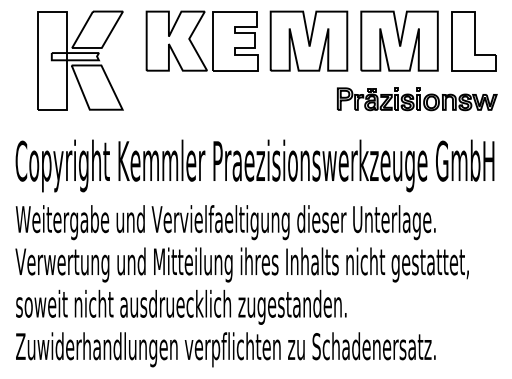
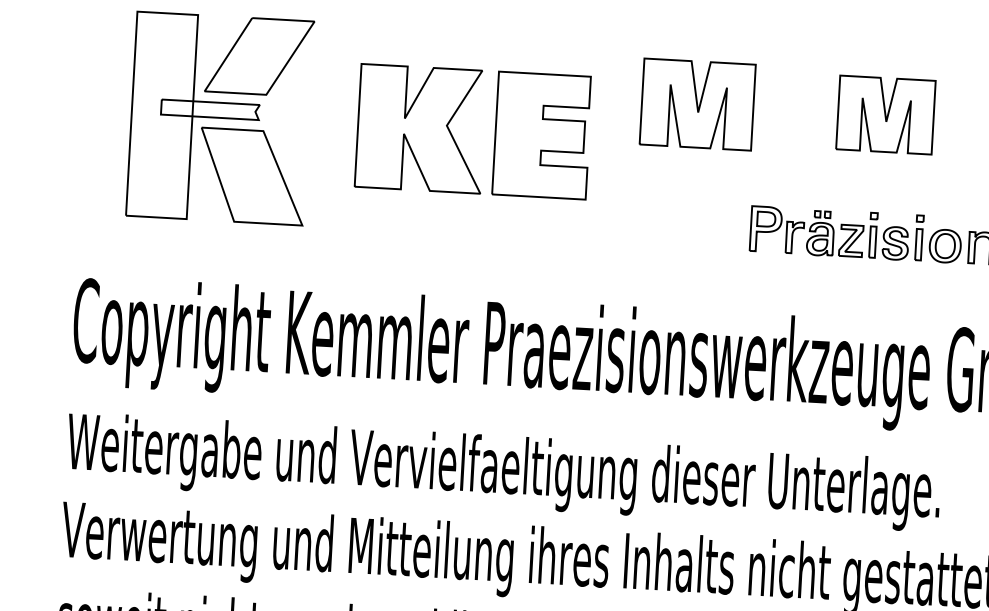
part: (308, 40) -> (696, 103), size x0.7
part: (399, 40) -> (885, 113), size x0.6
part: (193, 44) -> (455, 137), moved

